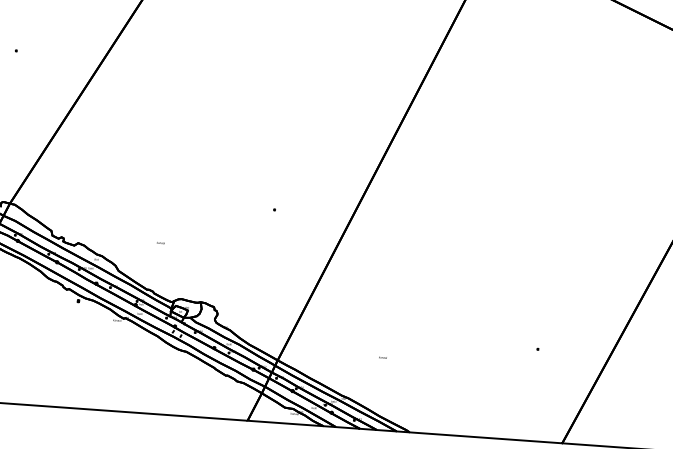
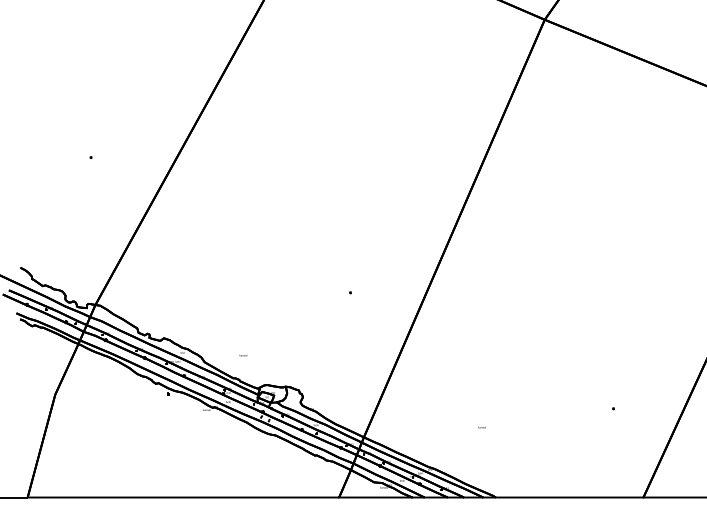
text: (160, 243) -> (243, 355), moved
text: (382, 357) -> (481, 427), moved

